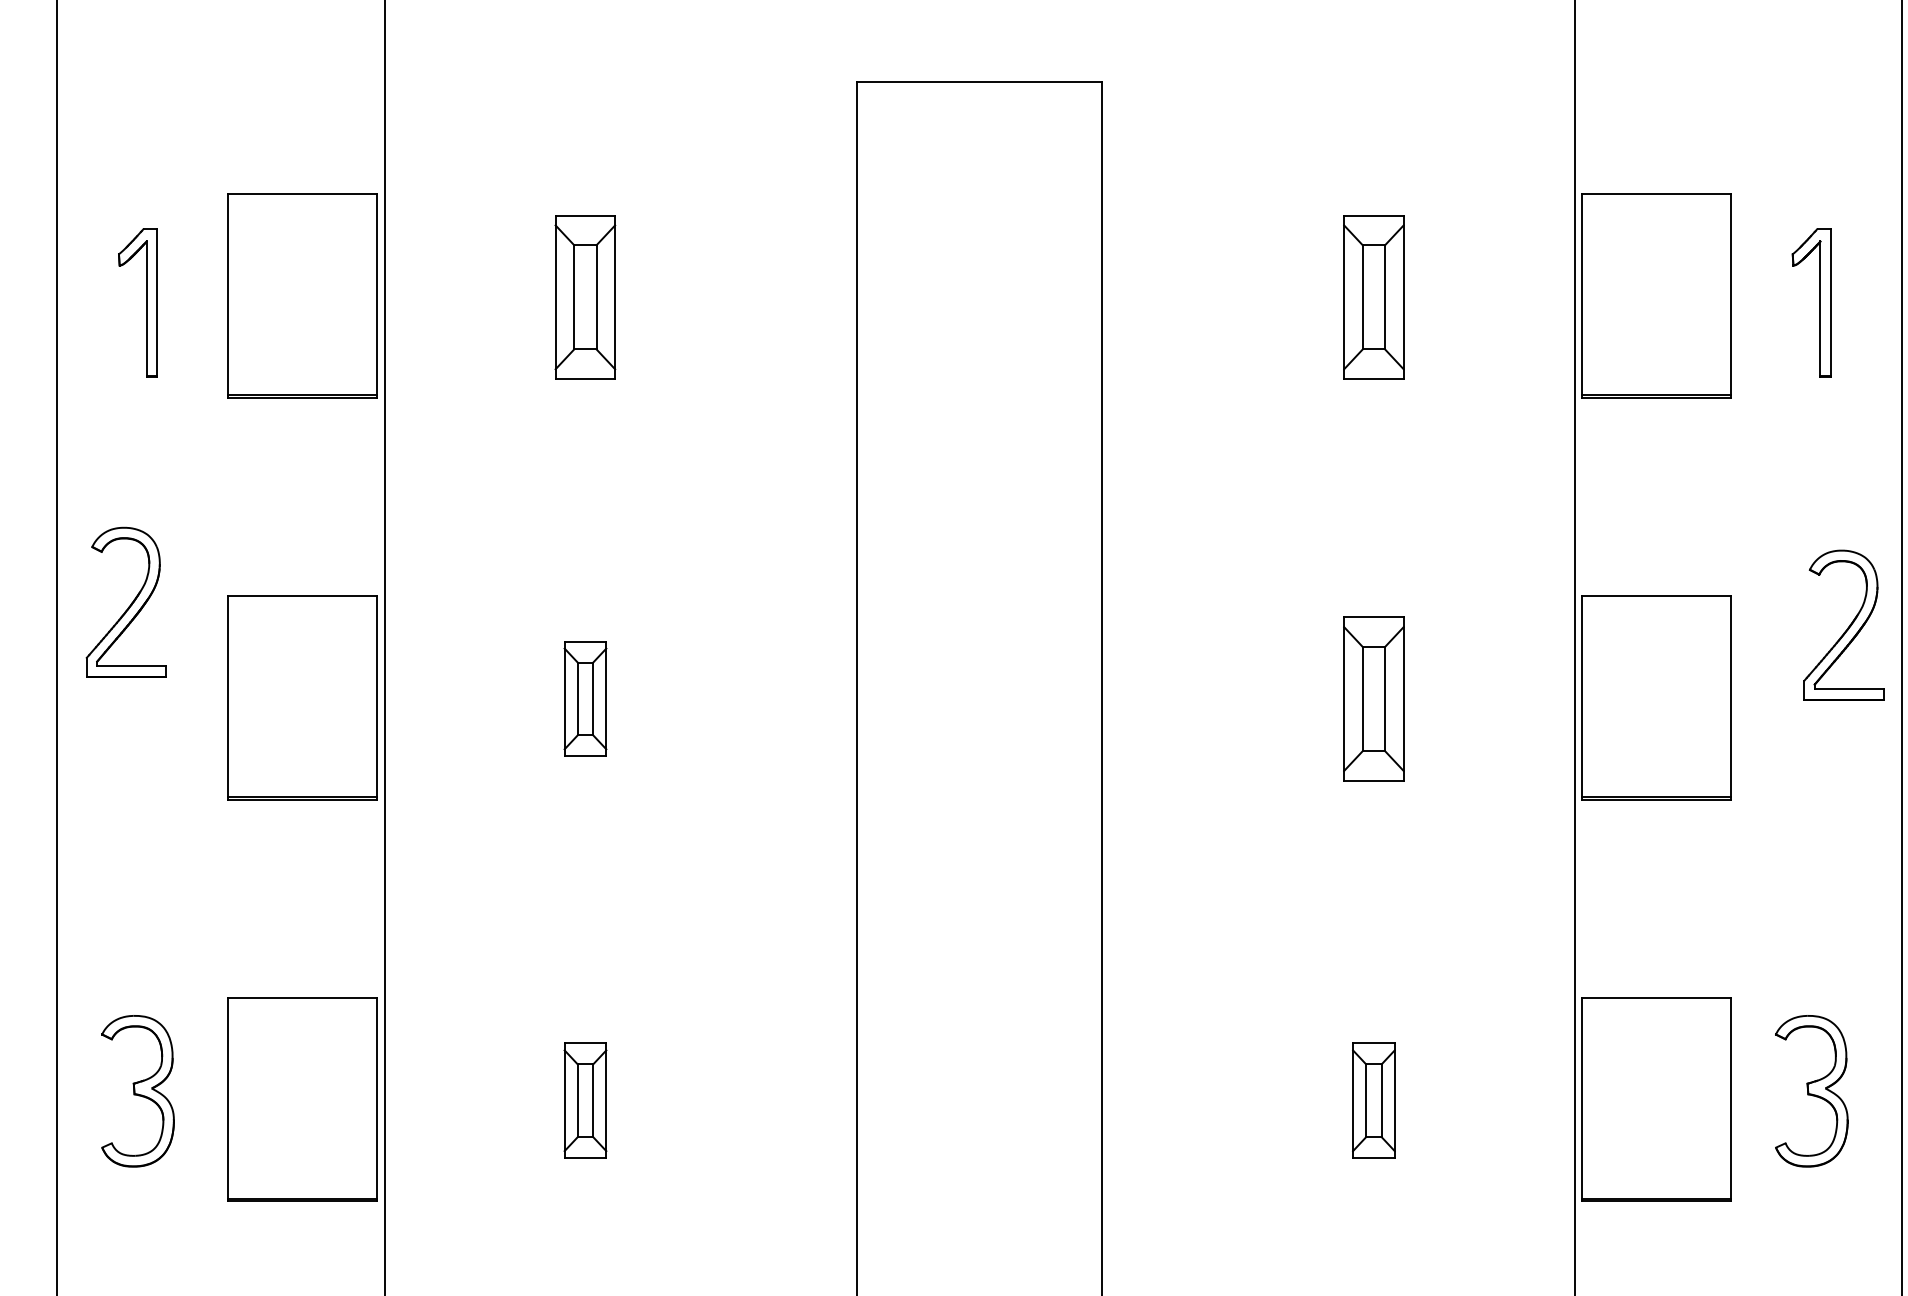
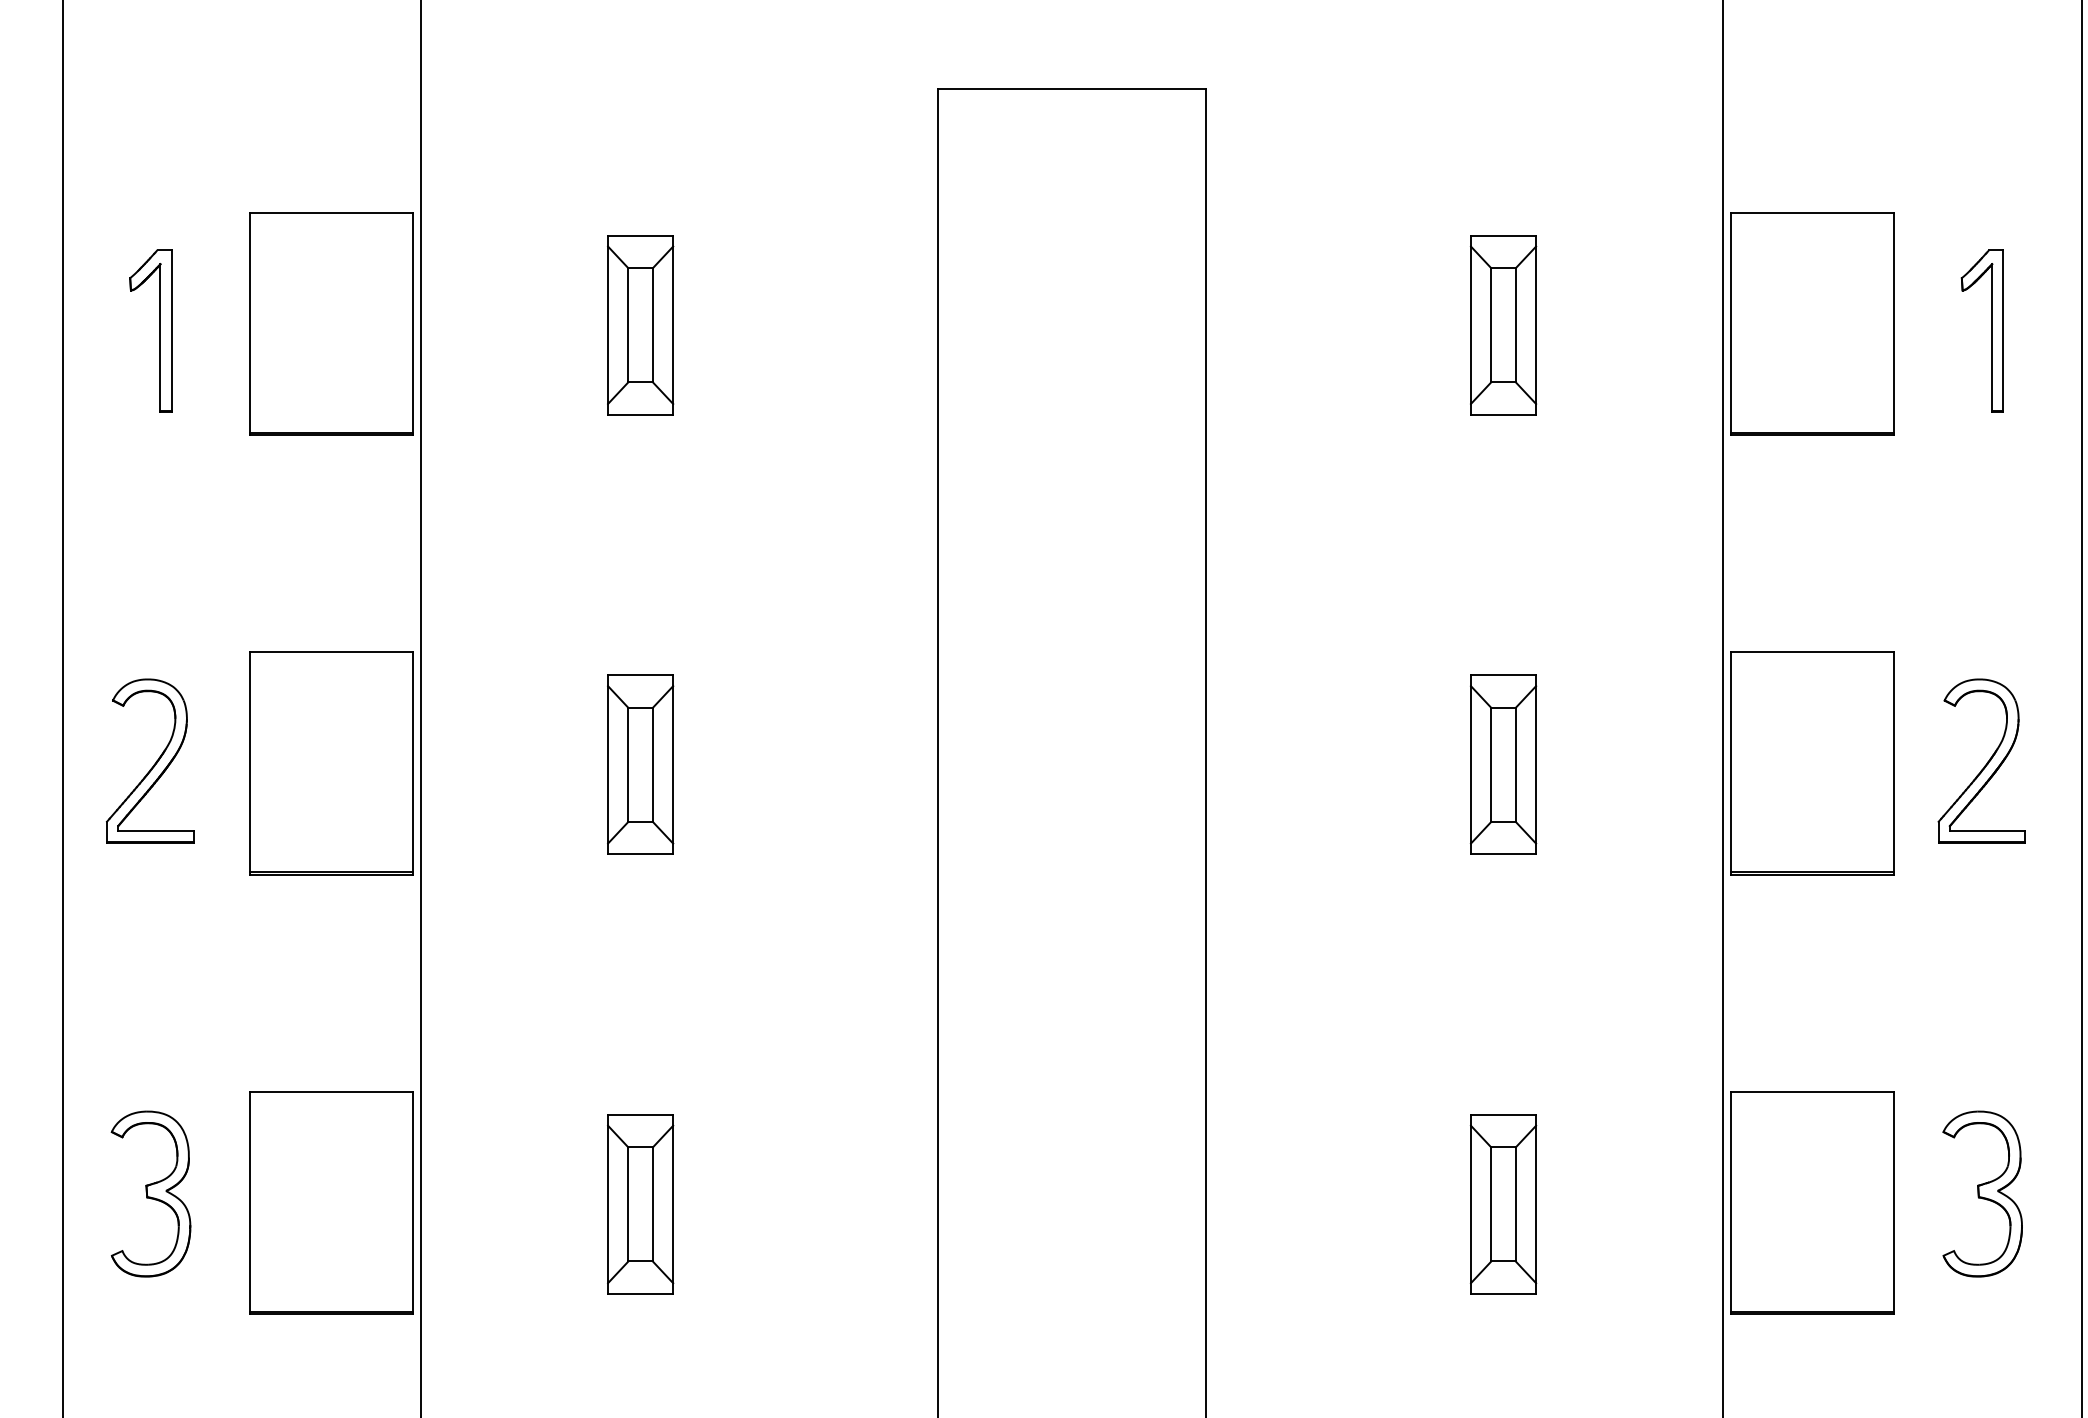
part: (126, 601) -> (150, 760), moved
part: (1843, 624) -> (1981, 760), moved
part: (585, 698) -> (640, 764), size x1.43
part: (585, 1100) -> (640, 1204), size x1.43
part: (1373, 1100) -> (1503, 1204), size x1.43

